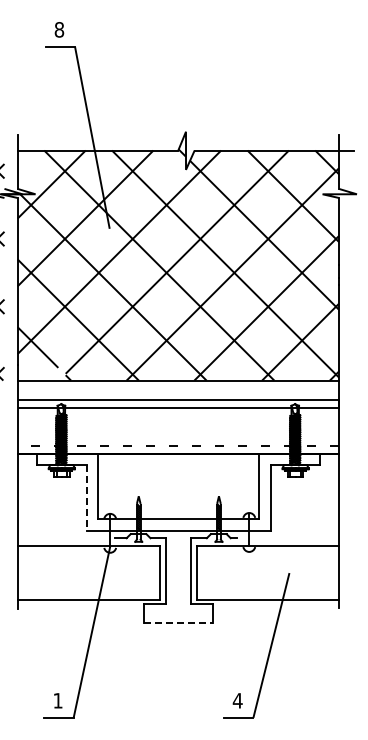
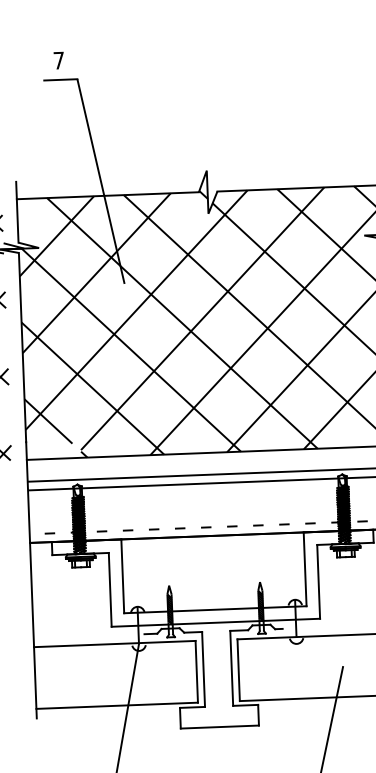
text: (59, 29) -> (59, 60), 8 -> 7
line: (86, 497) -> (109, 589), dashed -> solid
line: (179, 622) -> (220, 726), dashed -> solid

